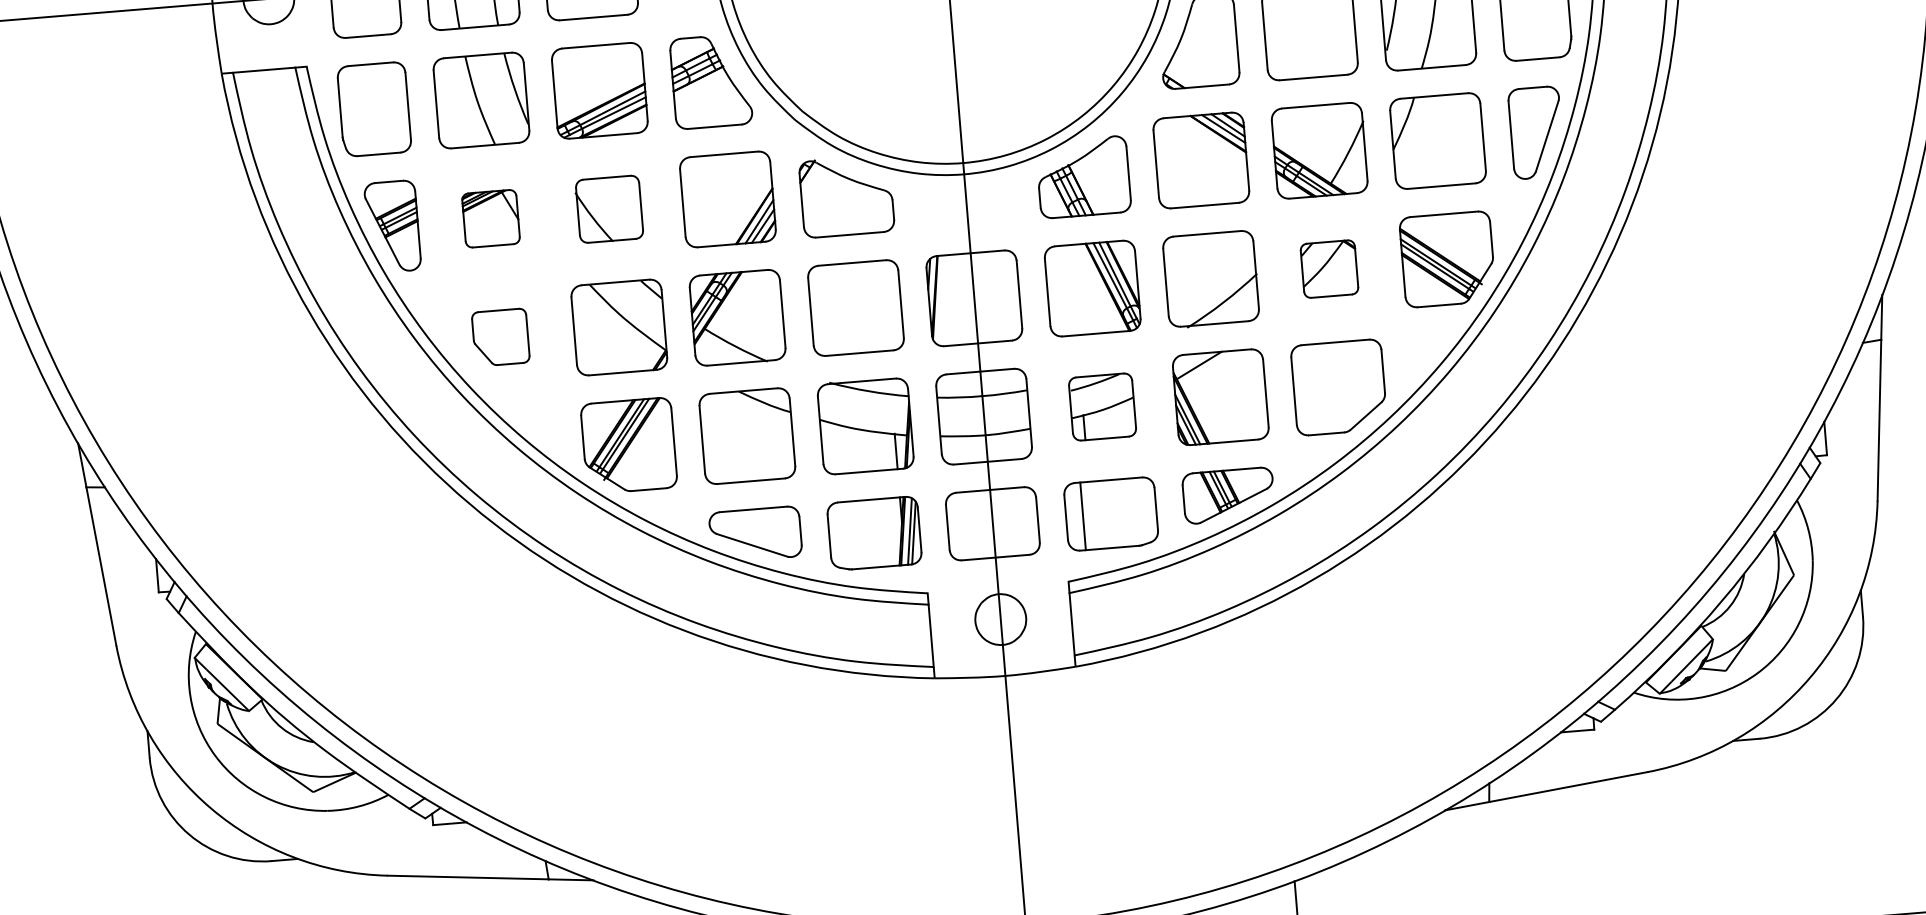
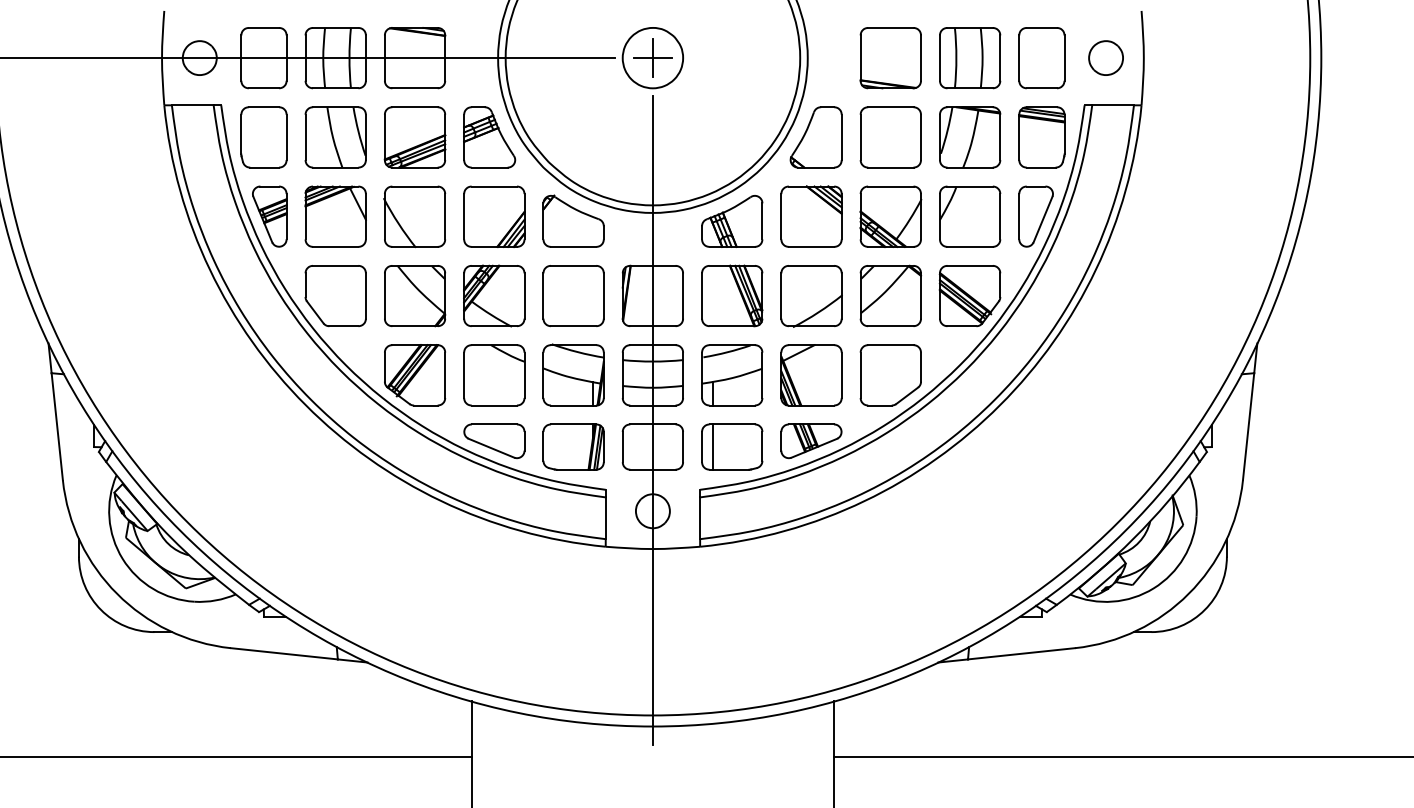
part: (608, 208) -> (414, 216), size x1.43
part: (490, 218) -> (335, 216), size x1.67
part: (1328, 268) -> (890, 295), size x1.67
part: (500, 337) -> (335, 296), size x1.67
part: (1102, 407) -> (732, 375), size x1.43

